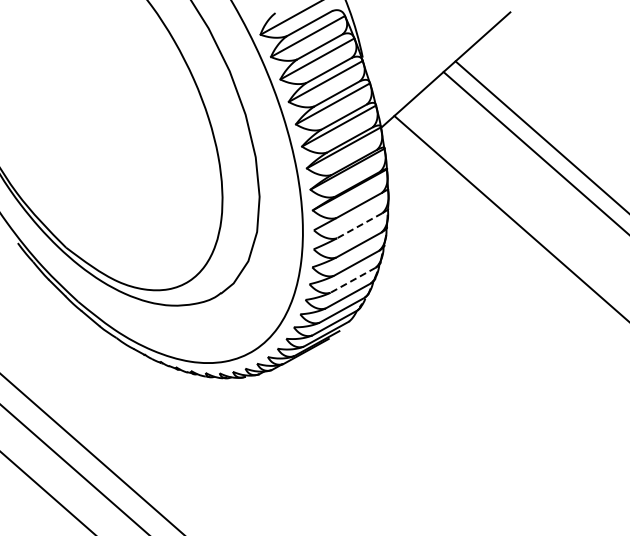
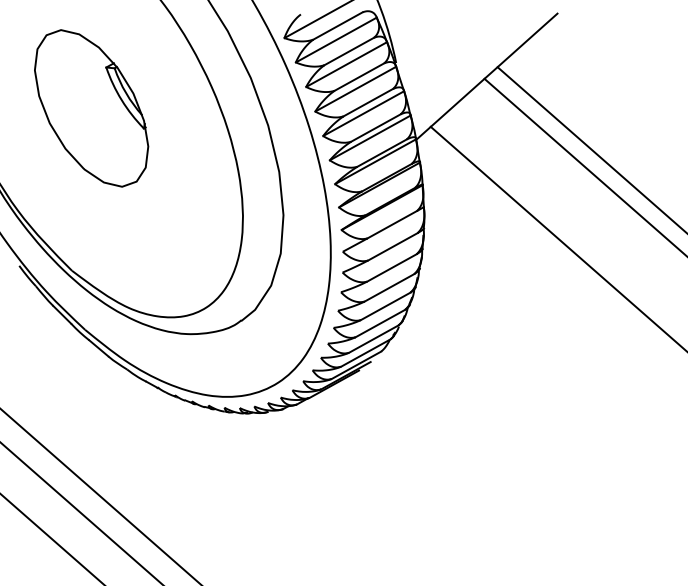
part: (83, 98) -> (91, 107), added
line: (359, 225) -> (392, 246), dashed -> solid
line: (353, 280) -> (386, 306), dashed -> solid

